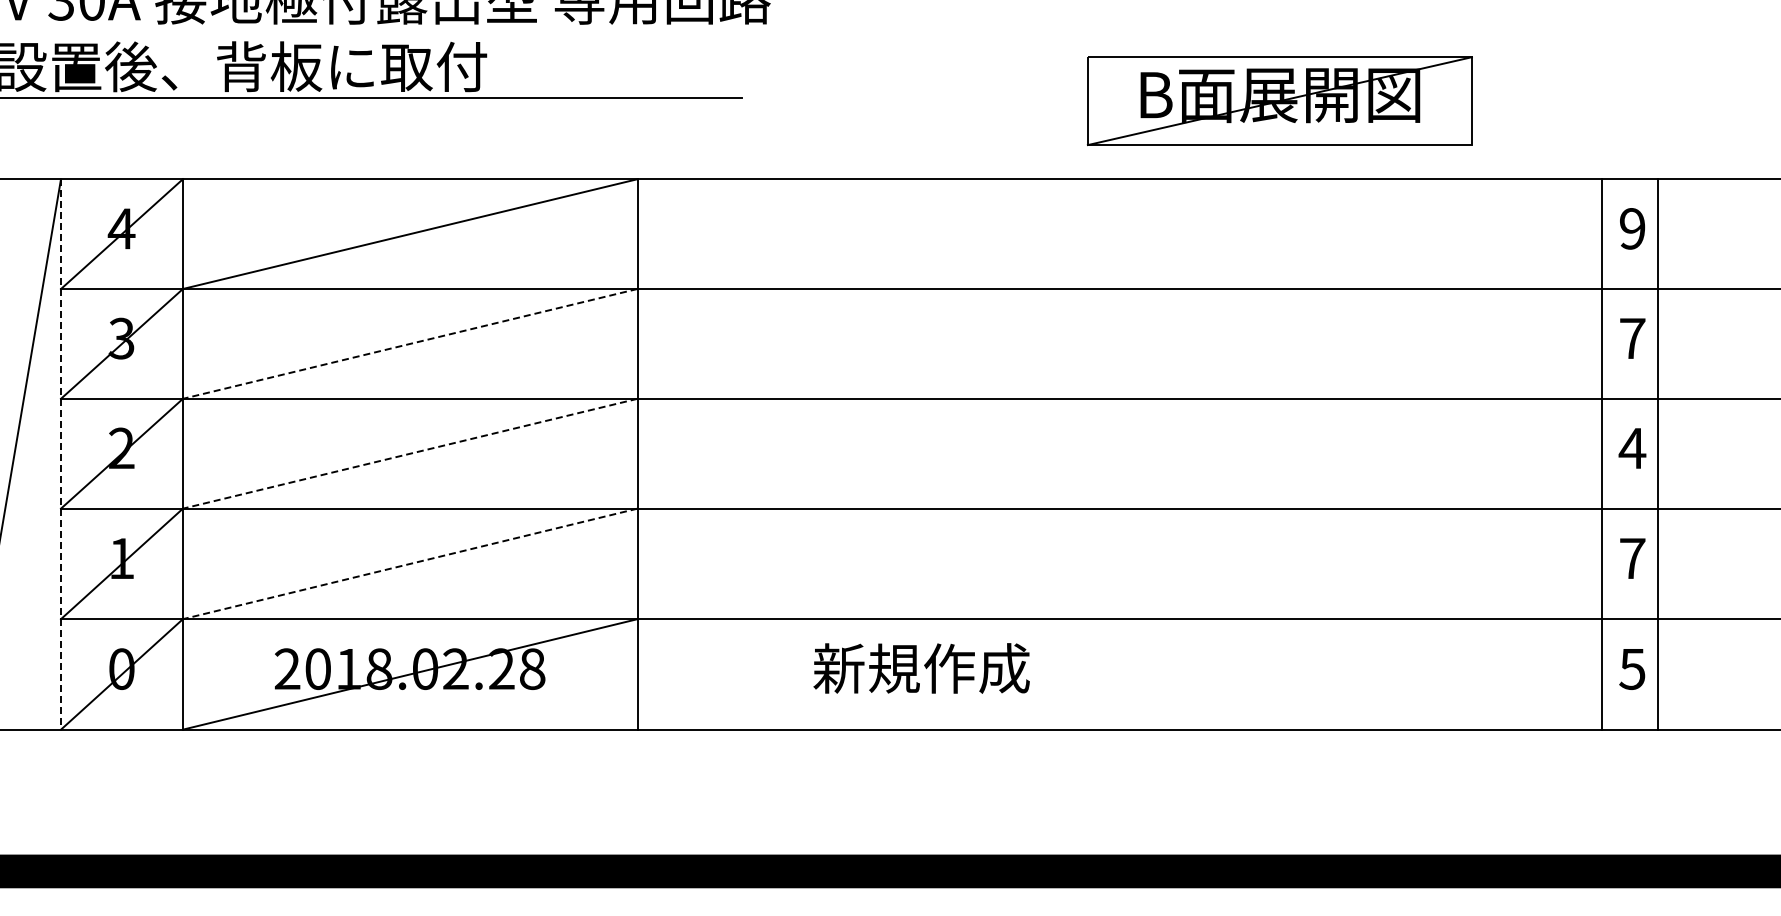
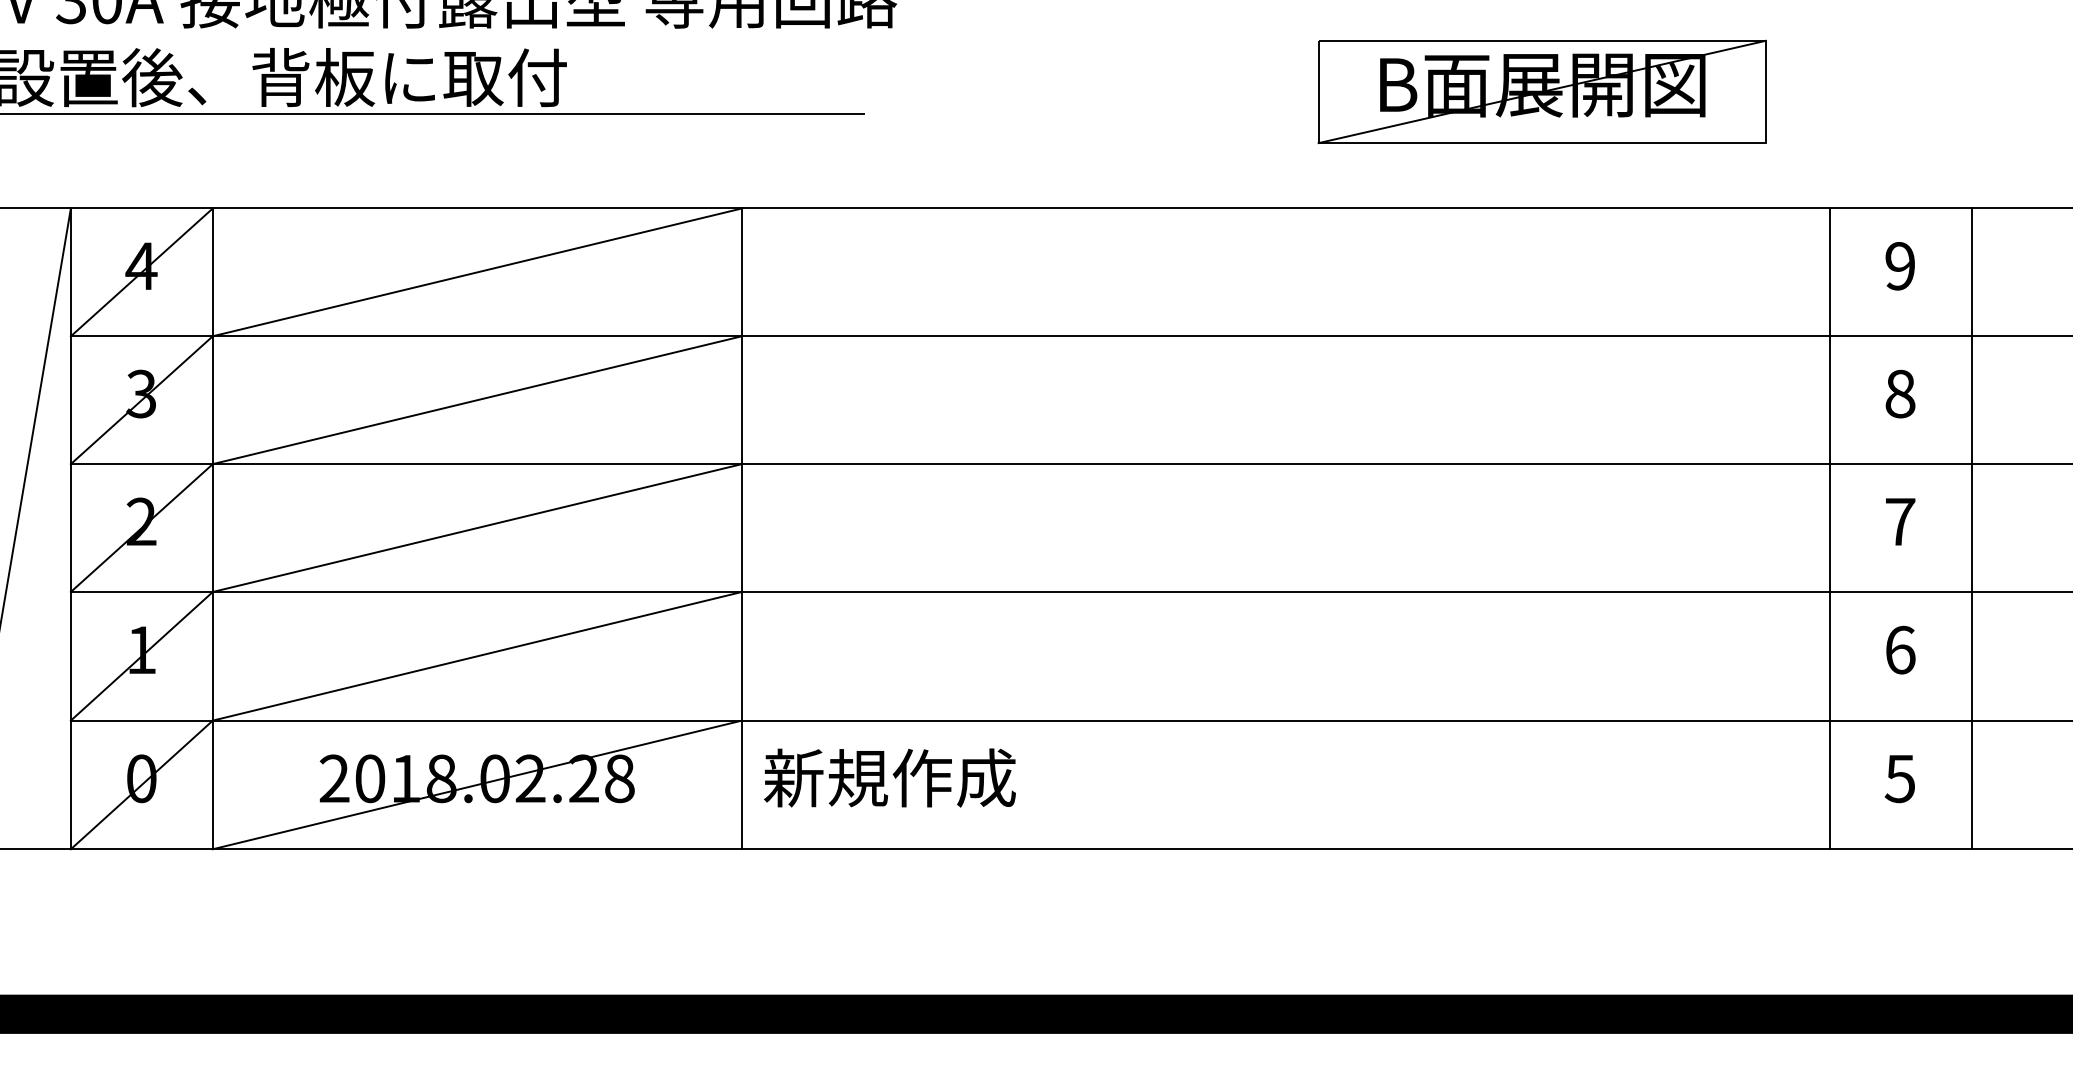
part: (1279, 101) -> (1541, 92), moved
text: (1632, 338) -> (1900, 393), 7 -> 8
line: (410, 343) -> (477, 399), dashed -> solid
text: (1632, 448) -> (1900, 521), 4 -> 7
line: (410, 453) -> (477, 527), dashed -> solid
line: (61, 454) -> (71, 528), dashed -> solid
line: (1601, 454) -> (1829, 528), moved
line: (1657, 454) -> (1971, 528), moved
text: (1632, 558) -> (1900, 649), 7 -> 6
line: (410, 563) -> (477, 655), dashed -> solid
text: (921, 668) -> (889, 778), moved

